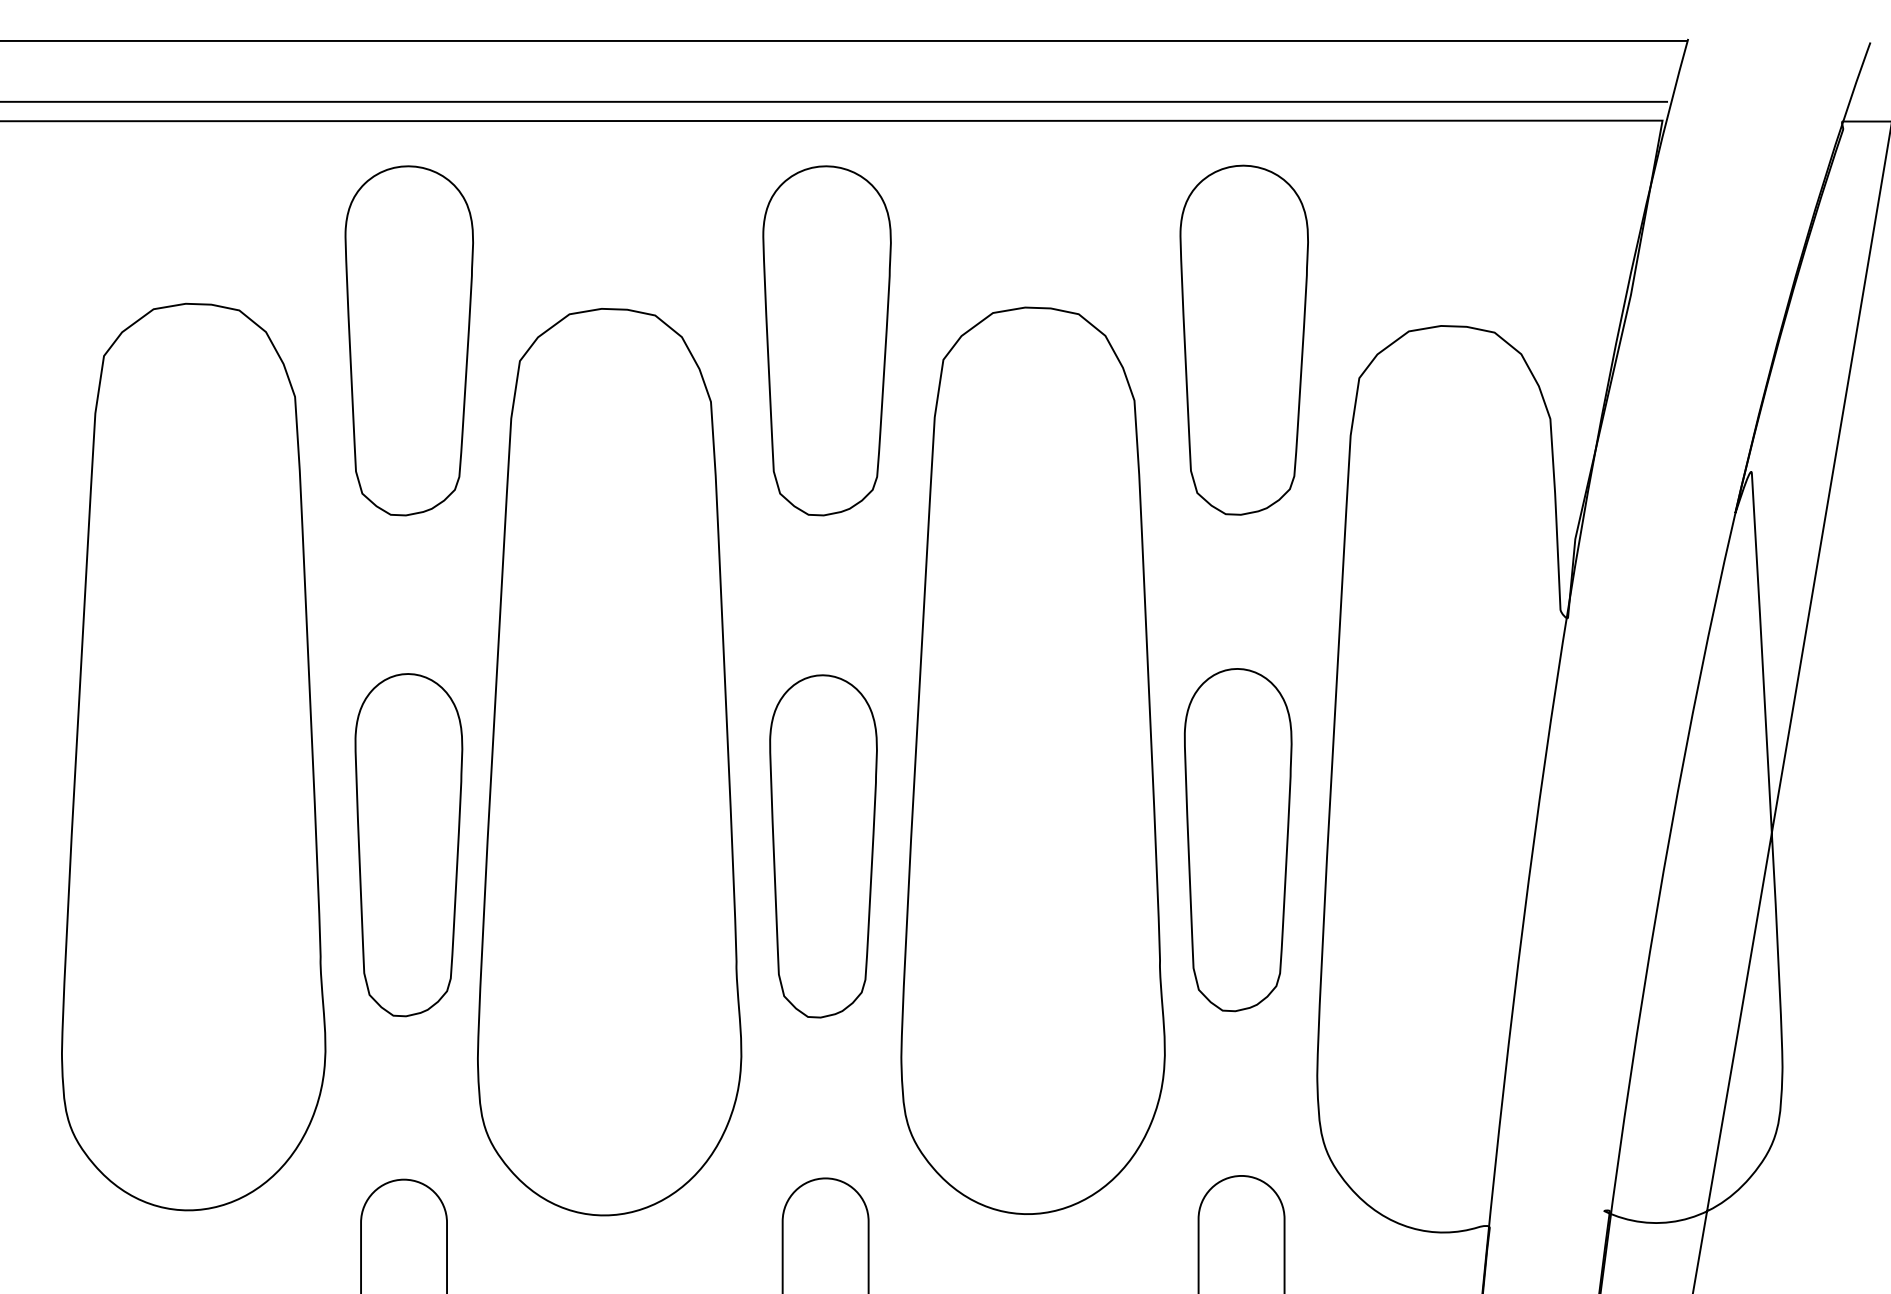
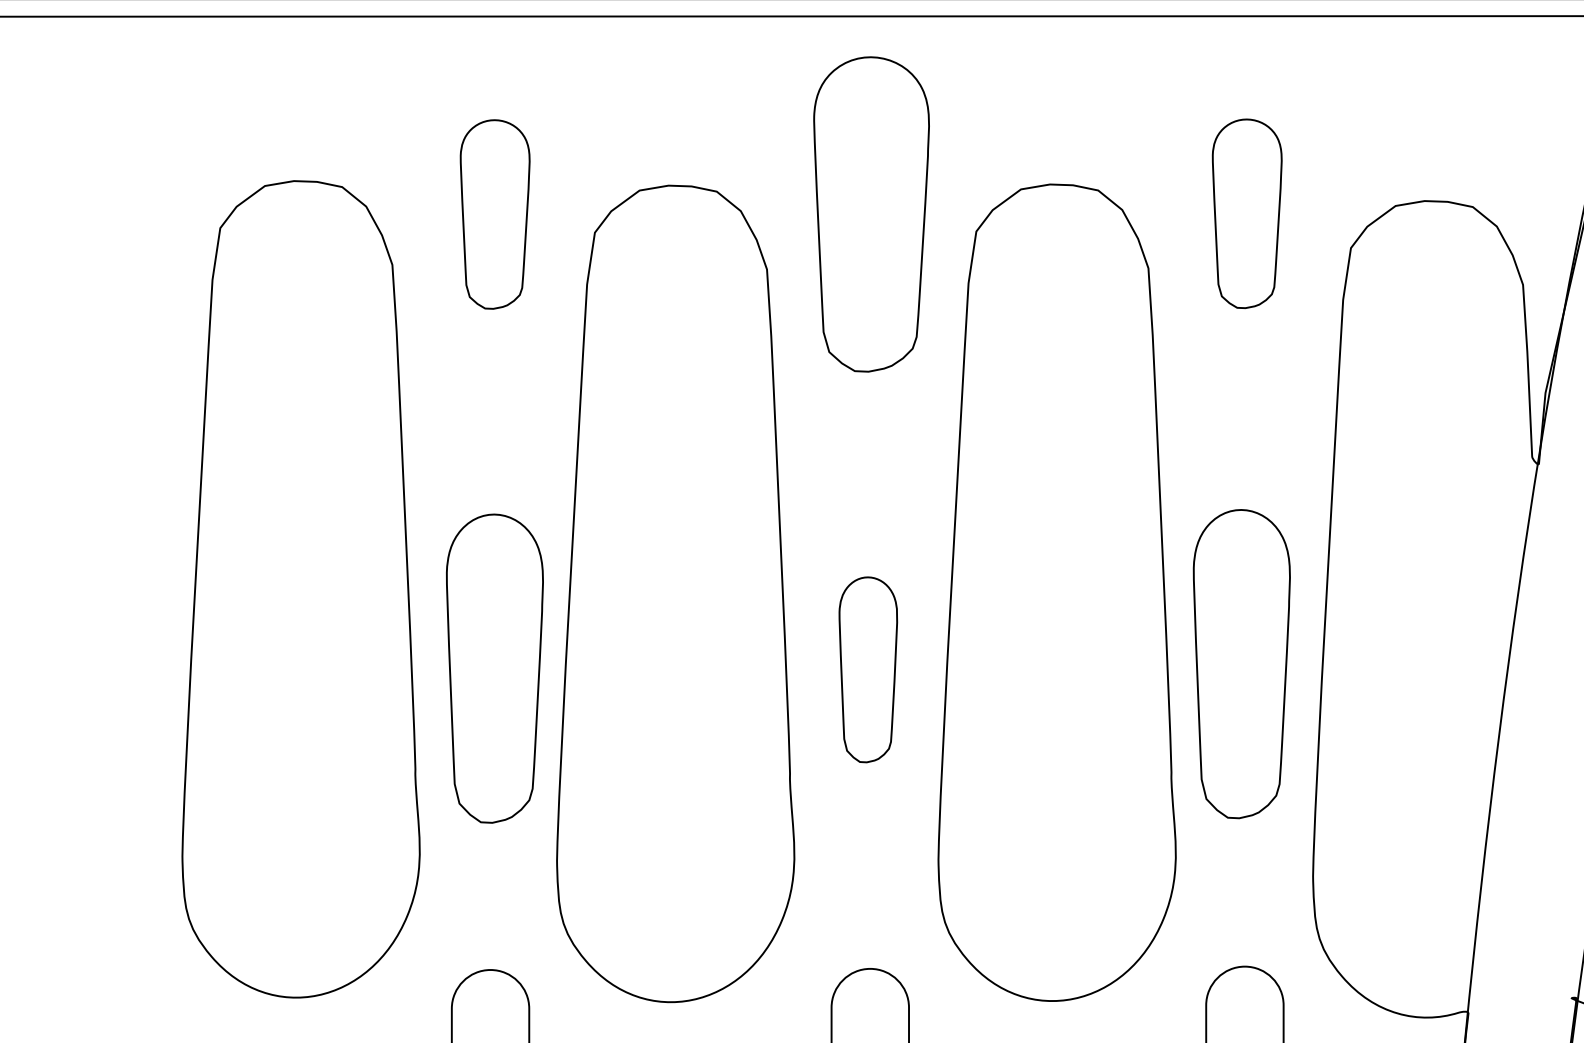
part: (1243, 339) -> (1246, 213), size x0.6
part: (408, 340) -> (494, 214), size x0.6
part: (823, 846) -> (868, 669), size x0.6

